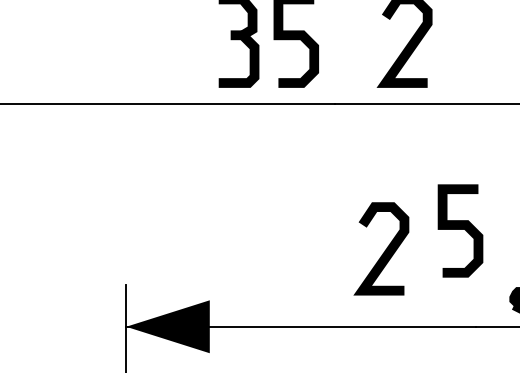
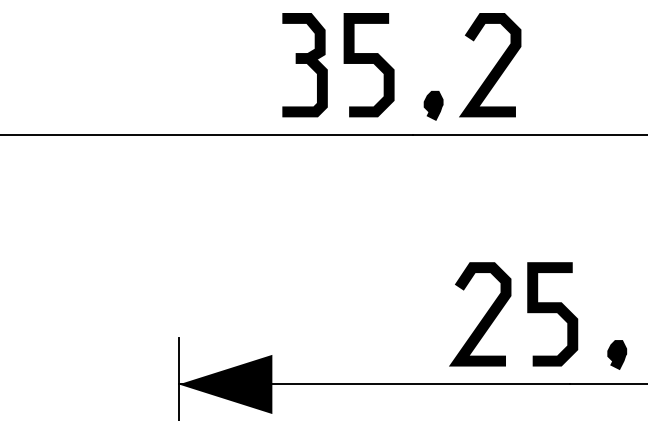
part: (353, 77) -> (433, 105), added
curve: (460, 230) -> (552, 313), moved
curve: (384, 250) -> (483, 316), moved

